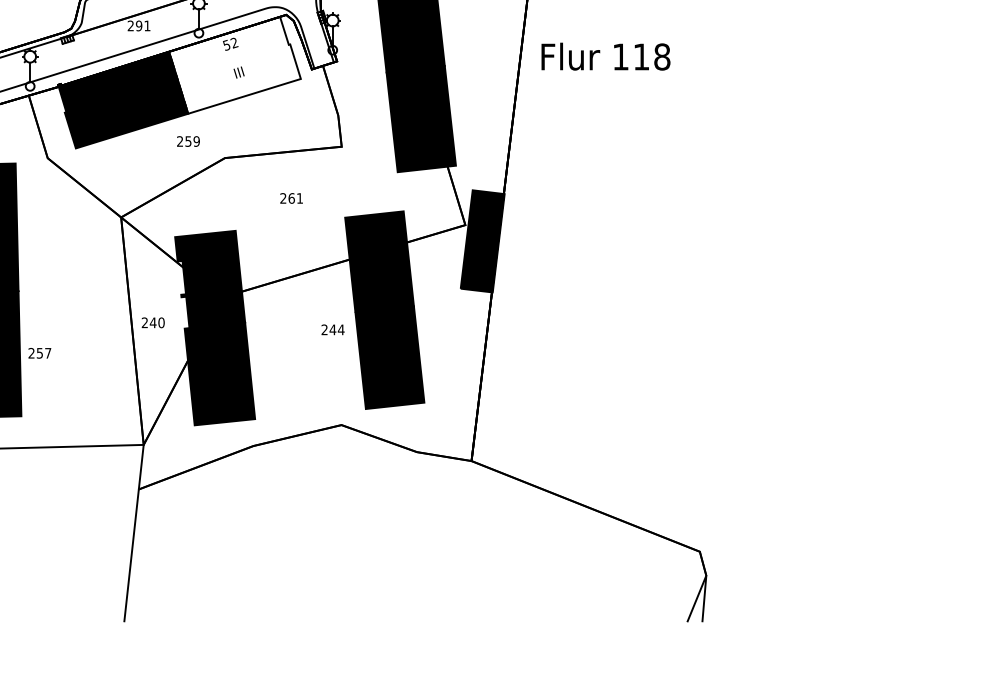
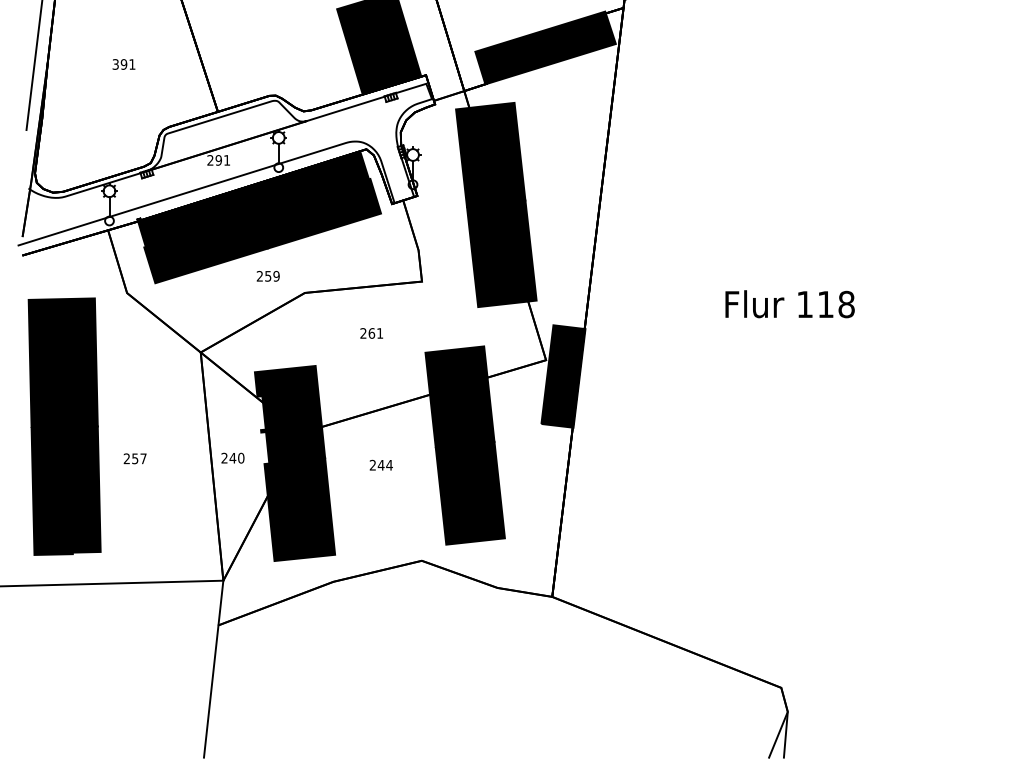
text: (605, 56) -> (789, 304), moved
fill: (234, 64) -> (314, 199), added
text: (332, 329) -> (380, 464), moved
text: (39, 353) -> (134, 458), moved

